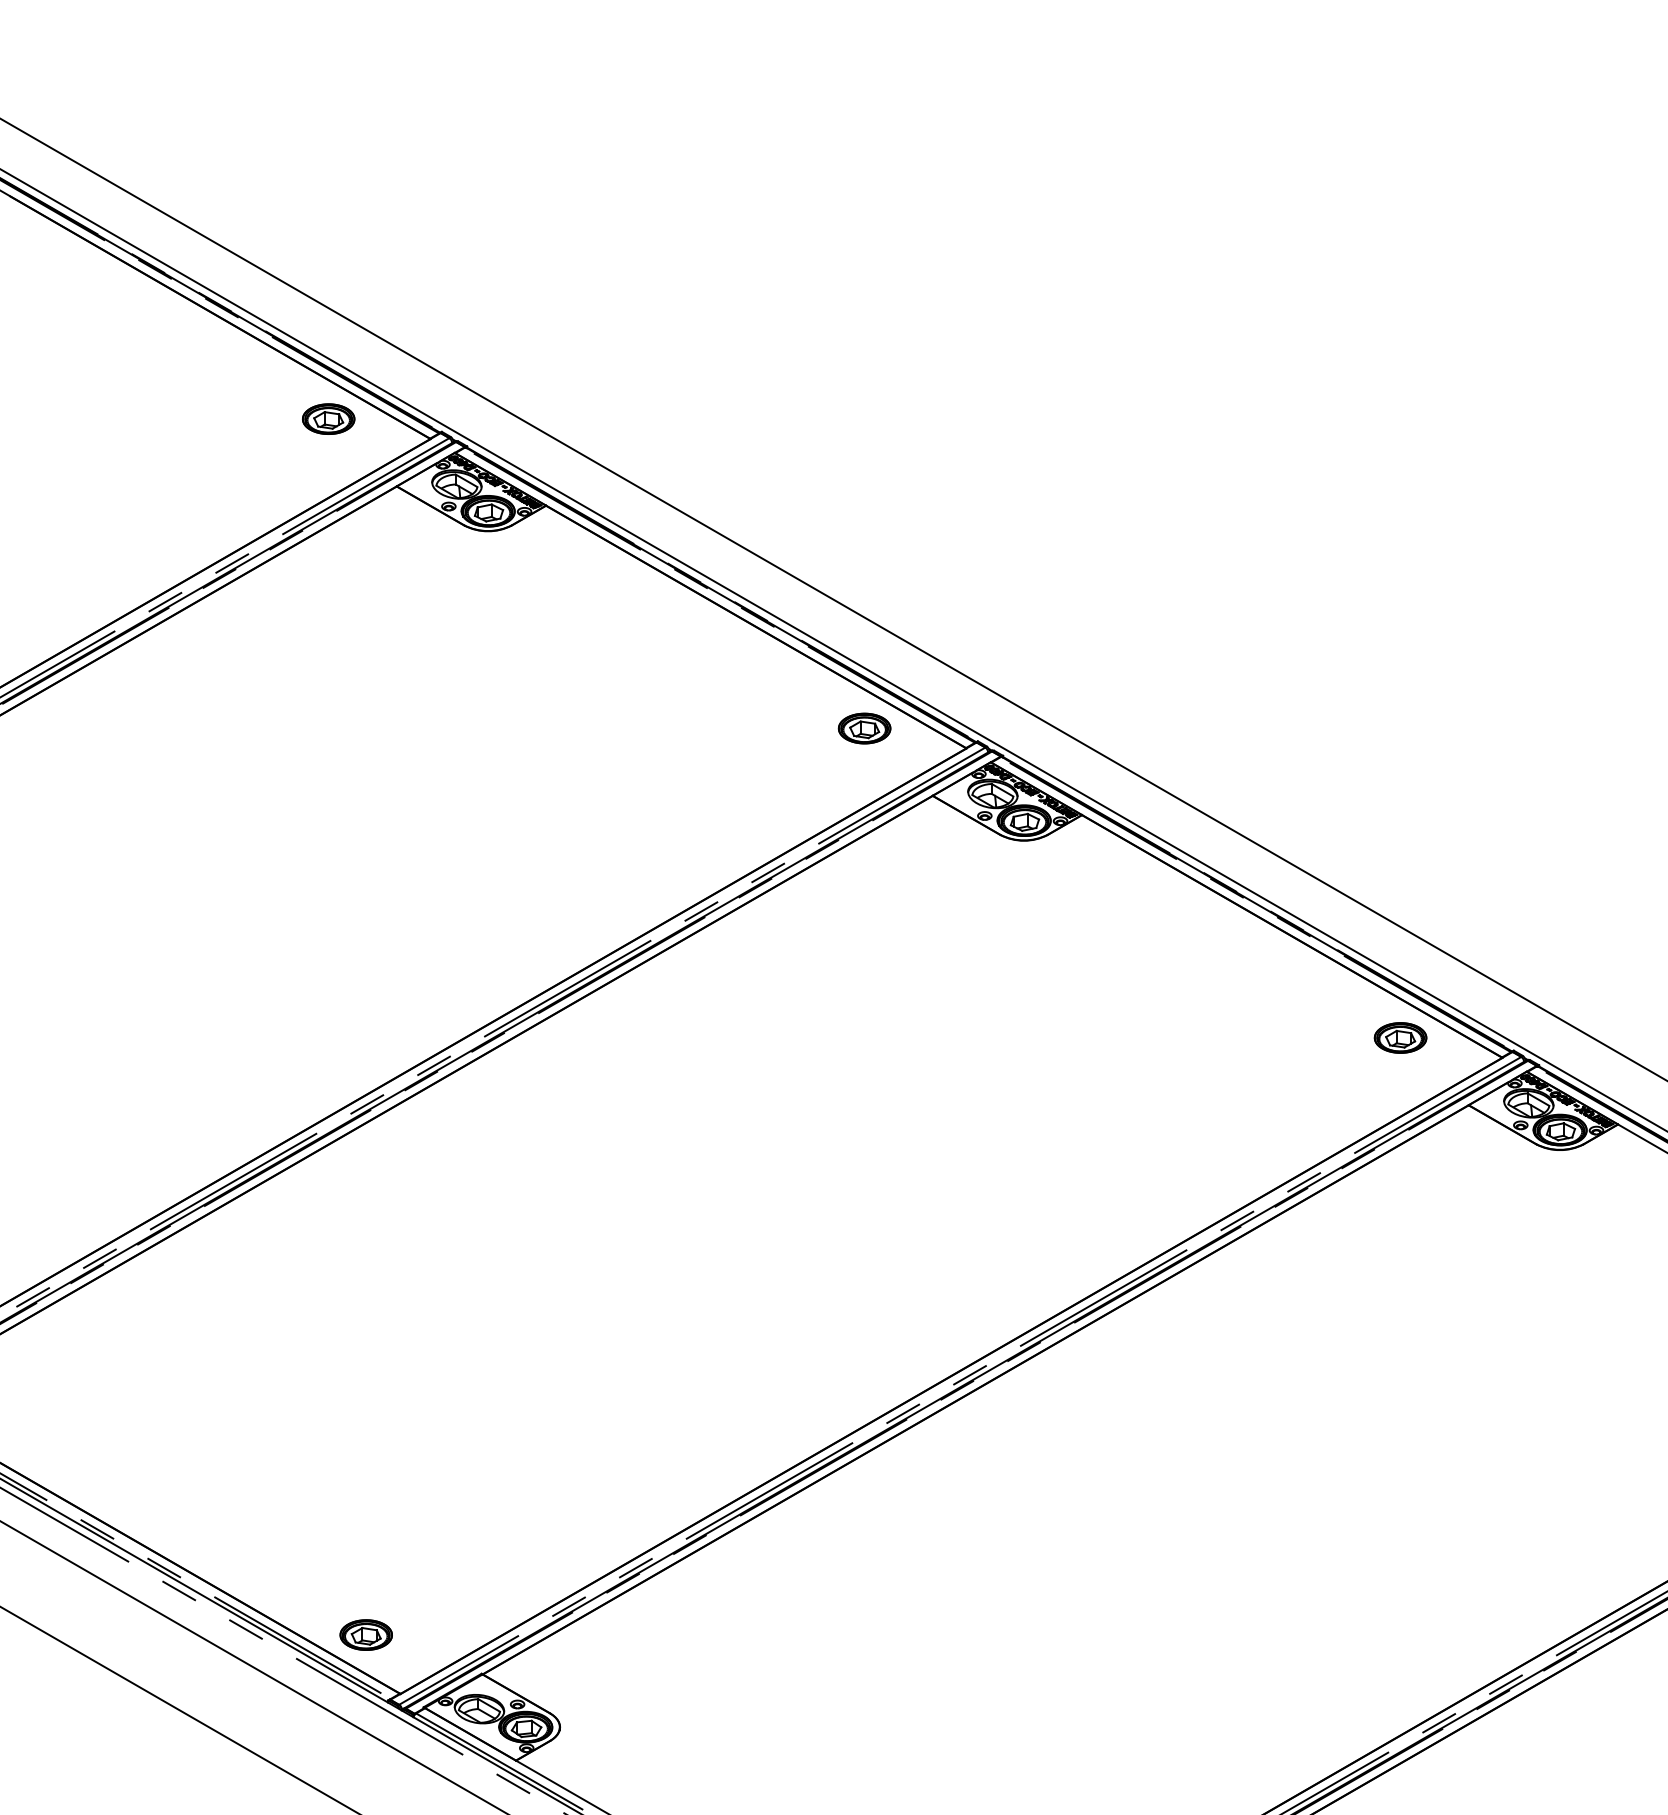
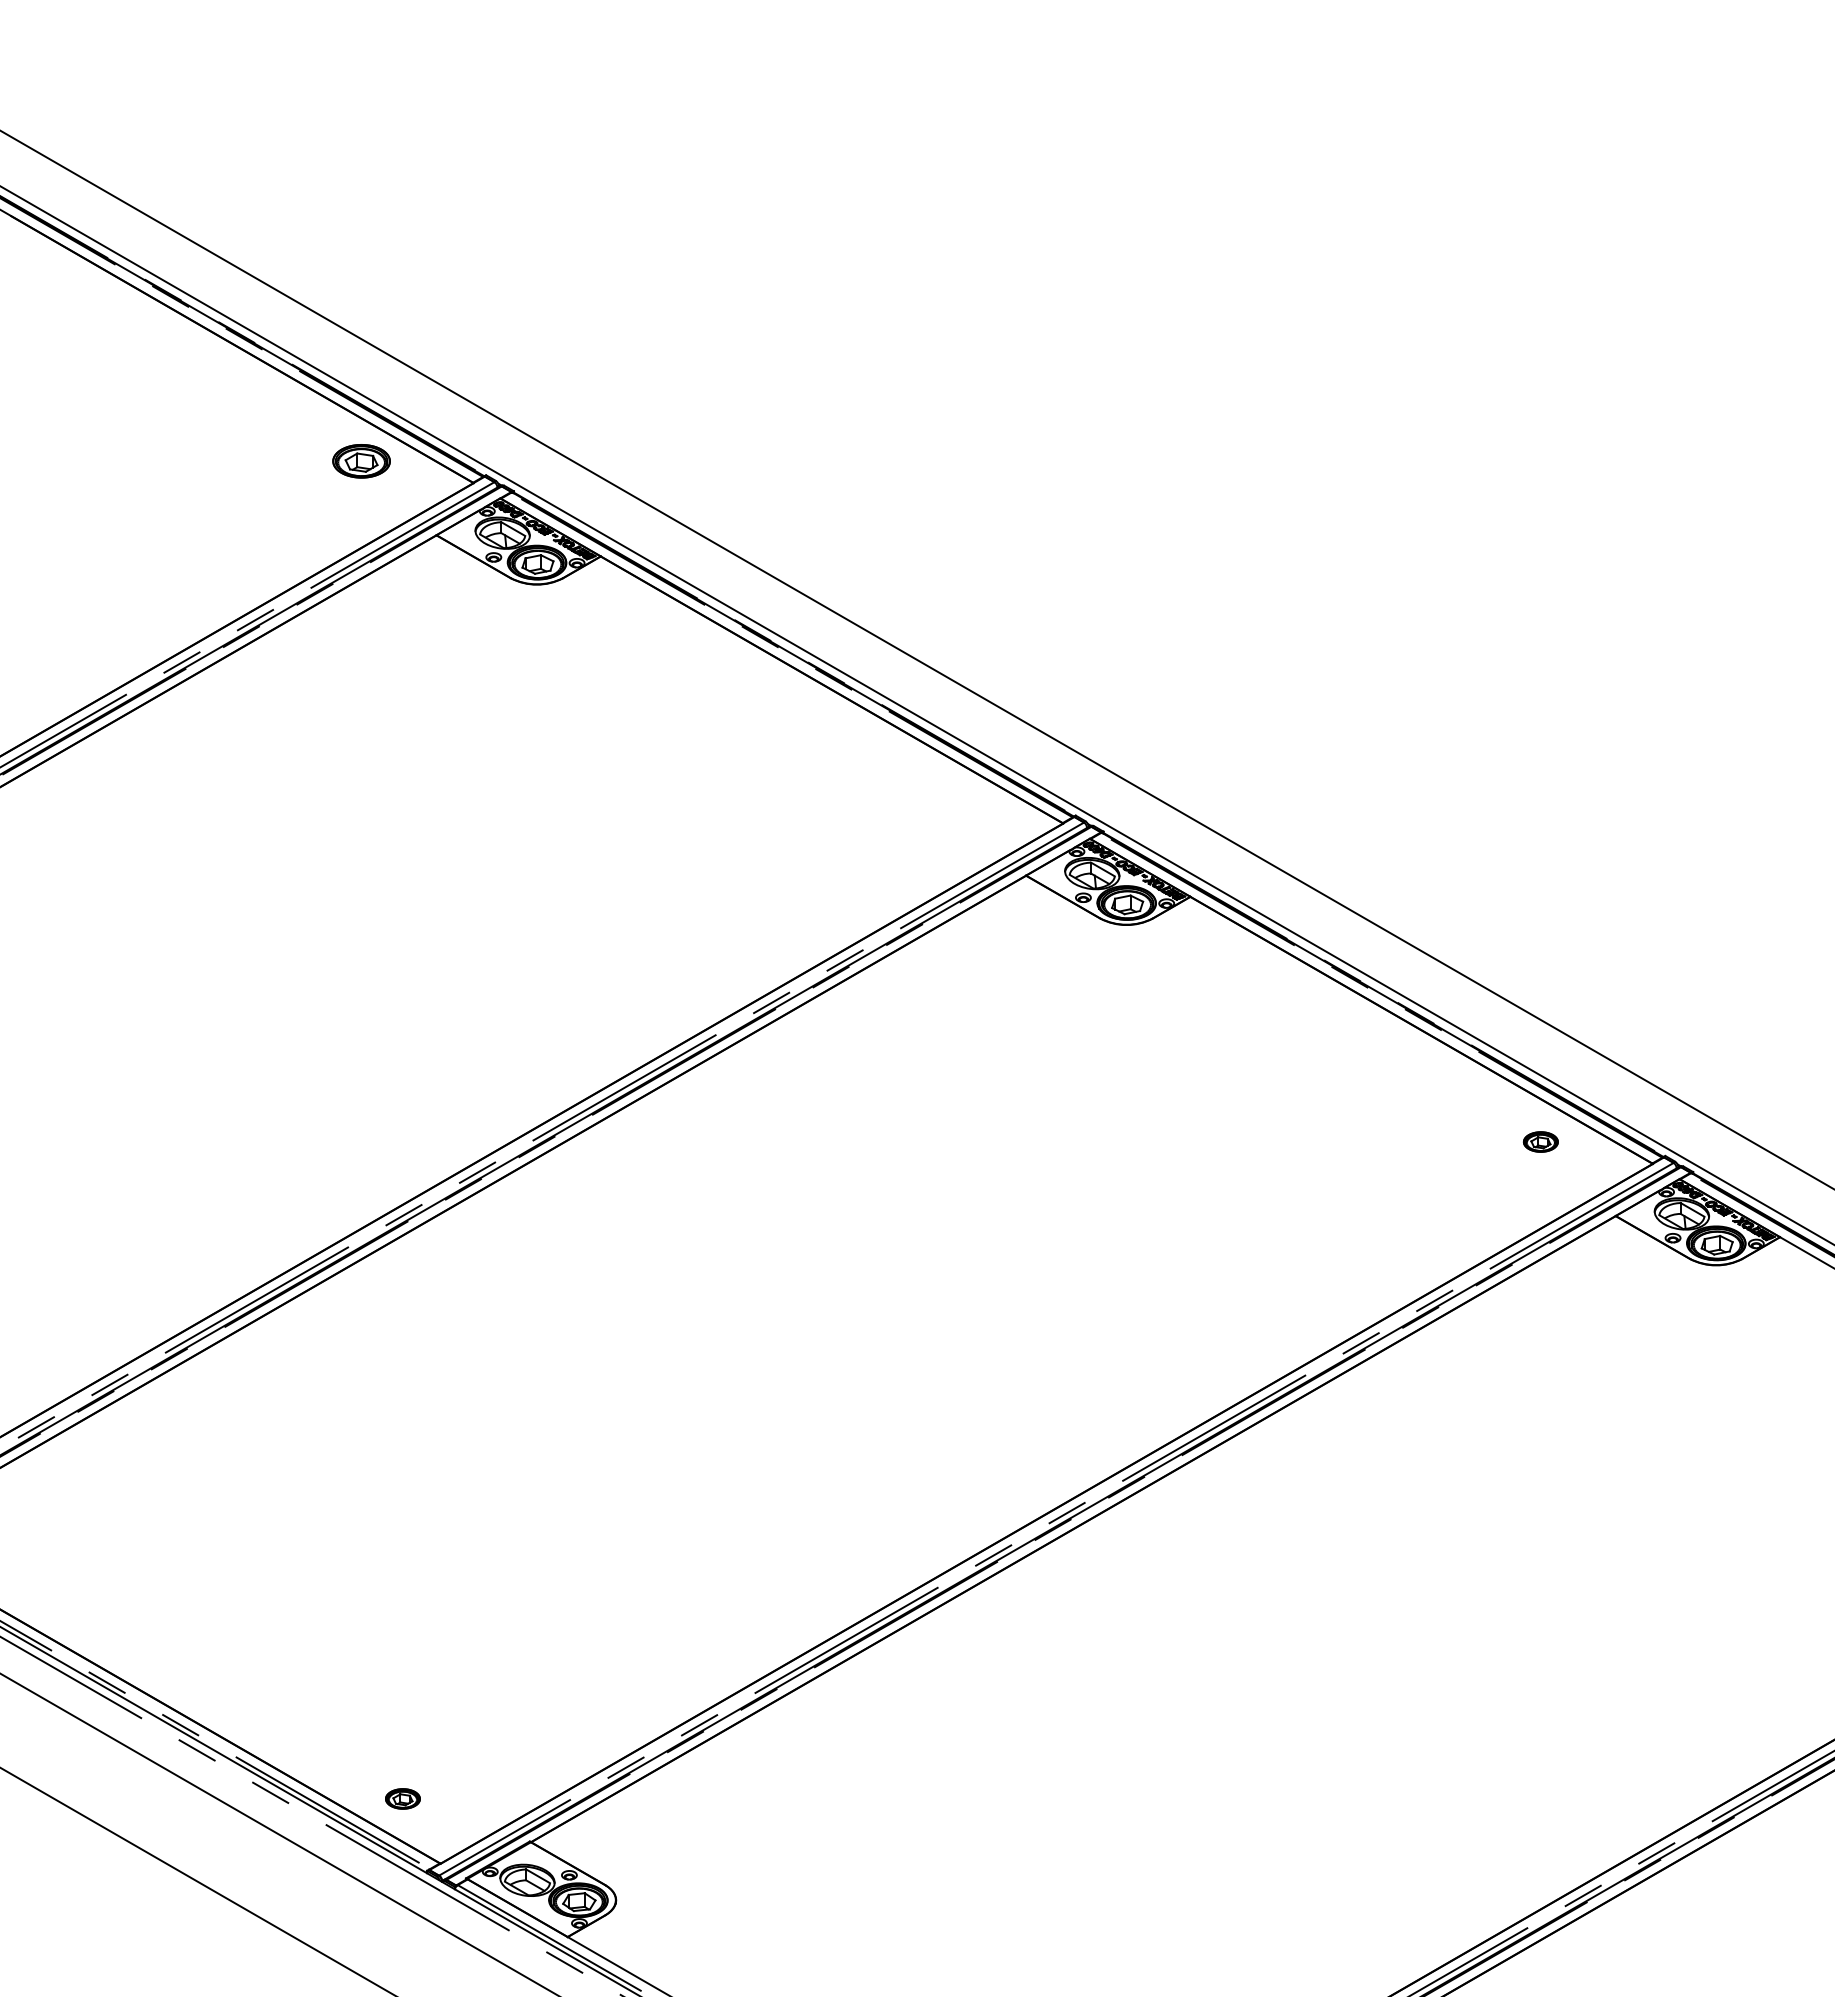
part: (863, 728) -> (950, 801), removed
part: (1400, 1037) -> (1540, 1141), size x0.6
part: (365, 1634) -> (402, 1798), size x0.6

